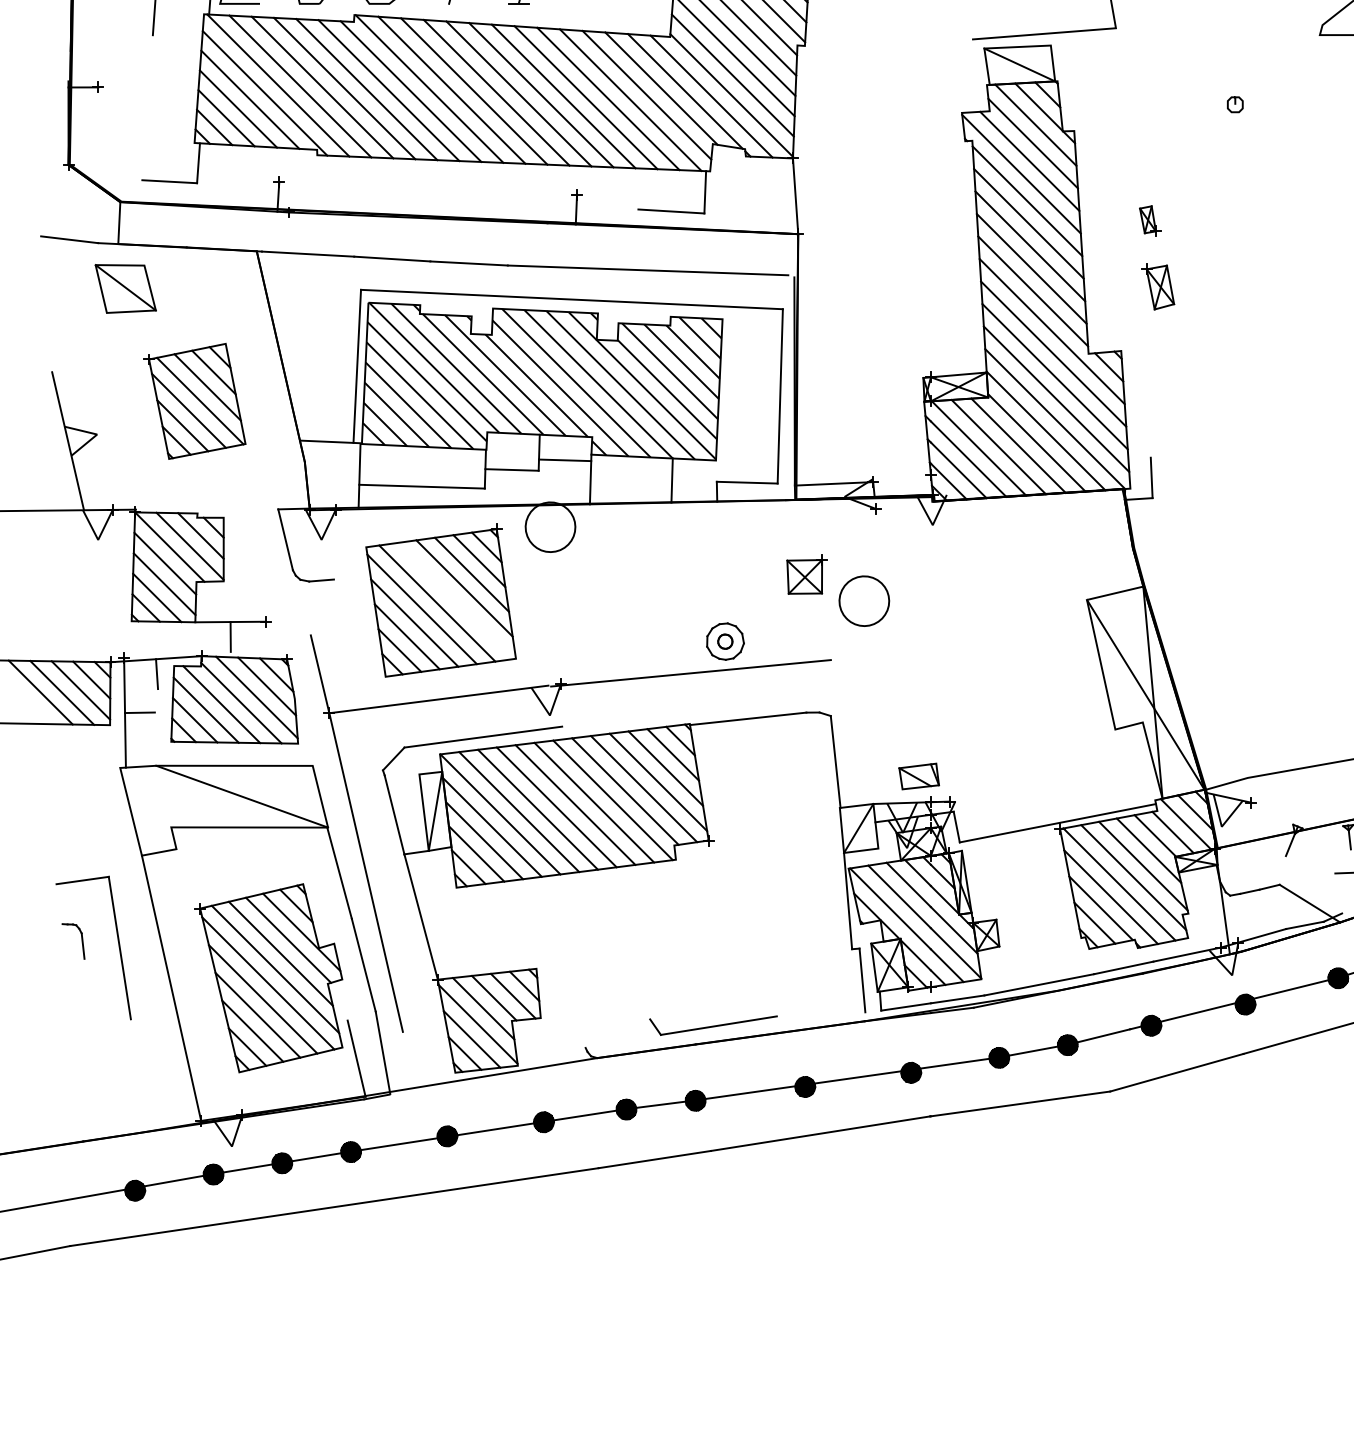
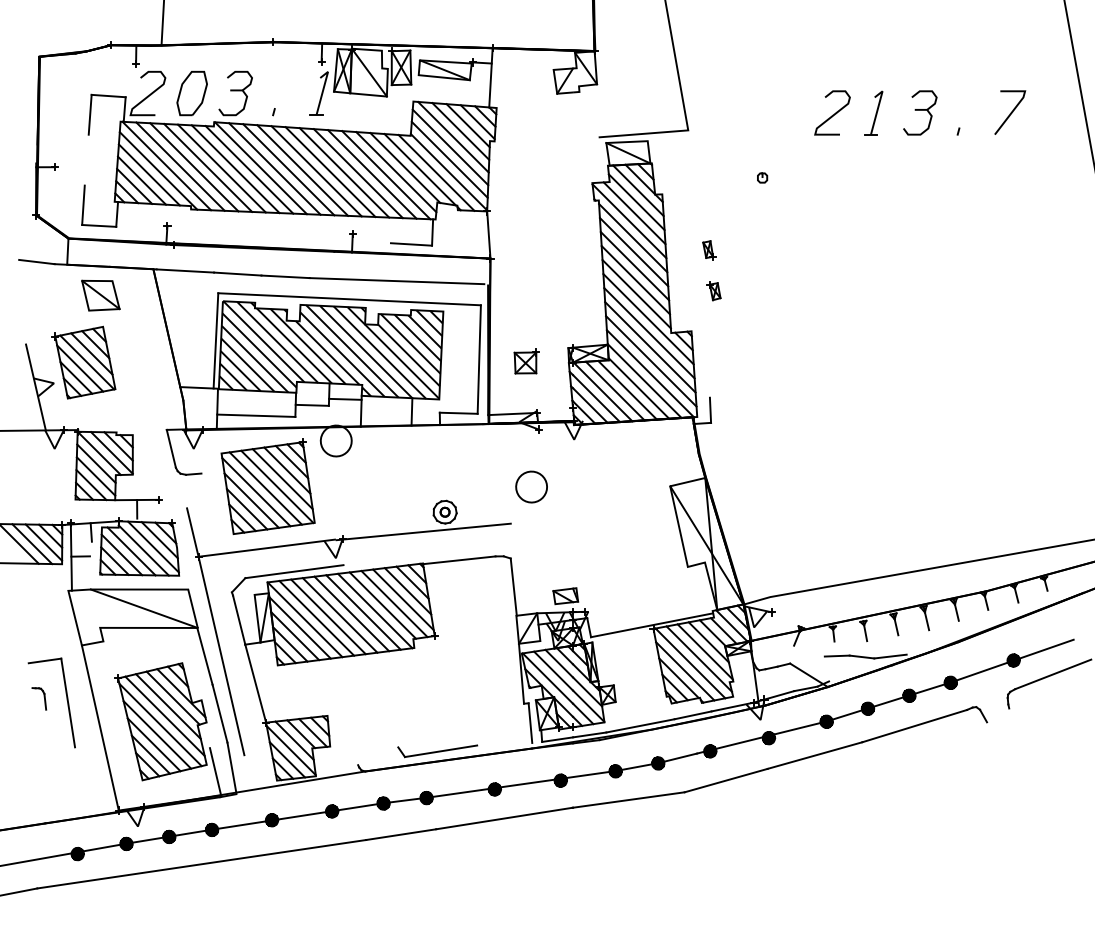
line: (144, 148) -> (83, 205), added
part: (1156, 287) -> (713, 291), size x0.62
part: (125, 288) -> (100, 295), moved
part: (194, 401) -> (83, 362), moved
part: (806, 574) -> (526, 361), moved
line: (456, 600) -> (277, 486), added

